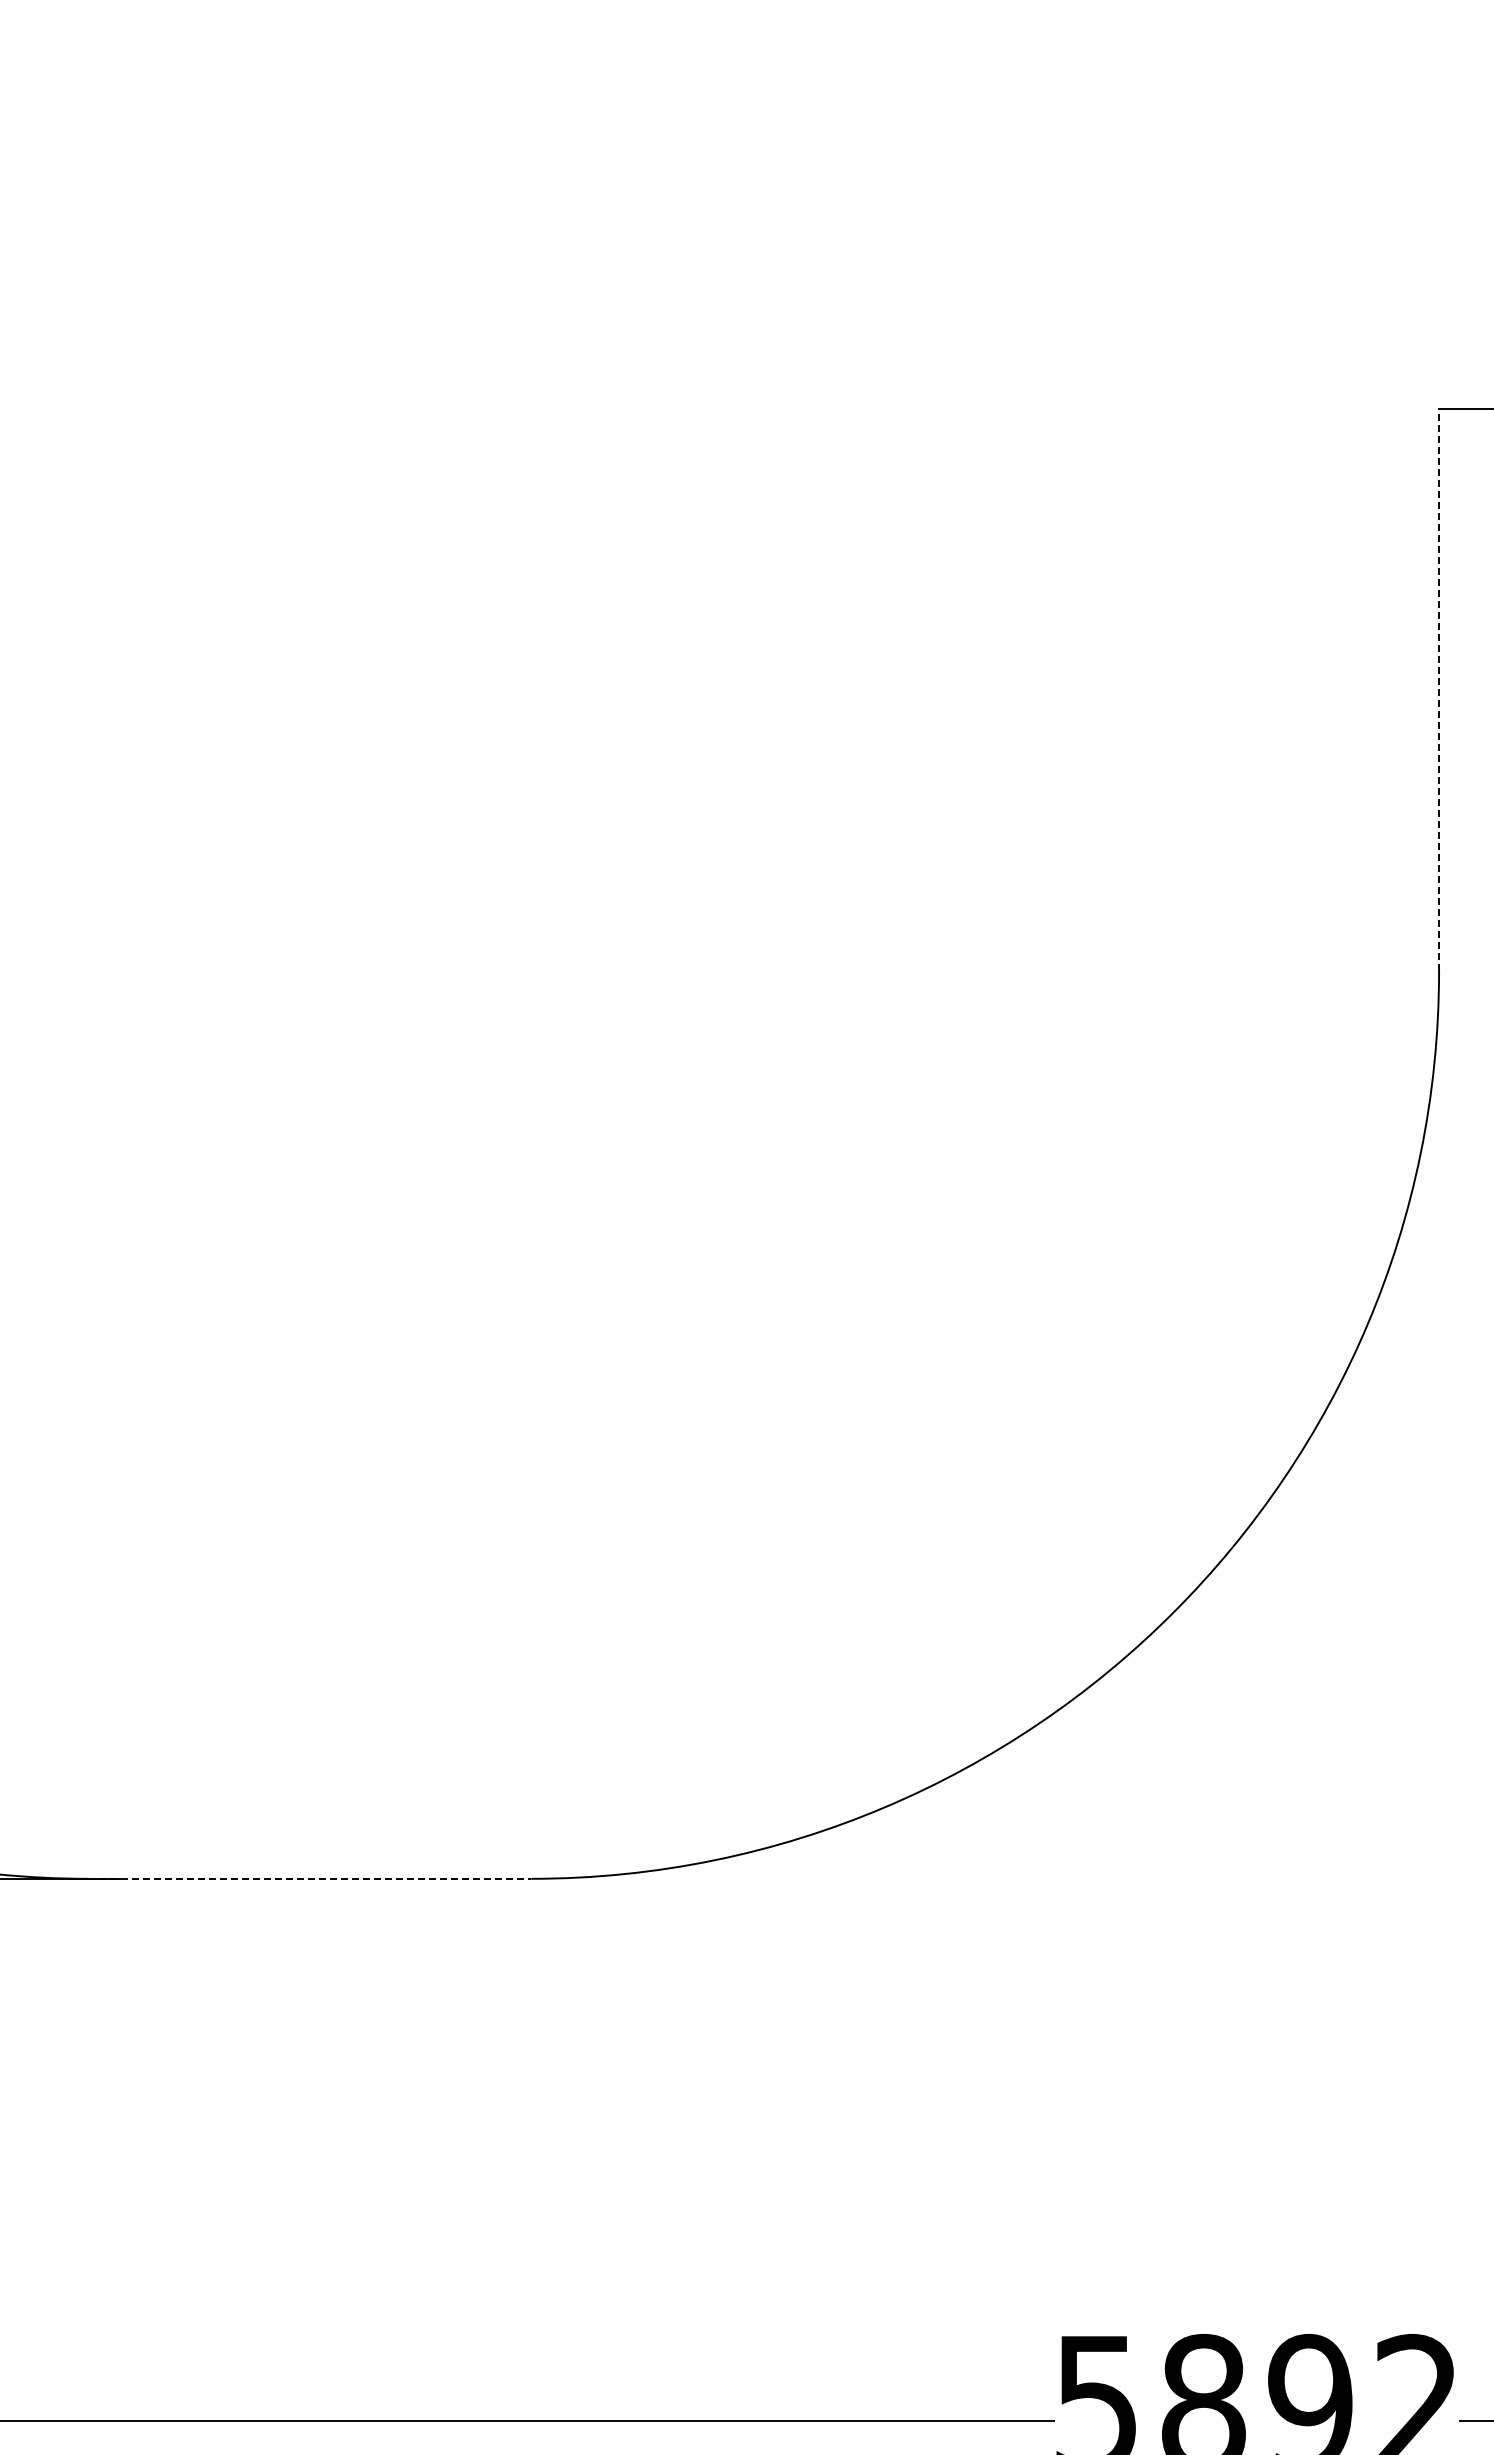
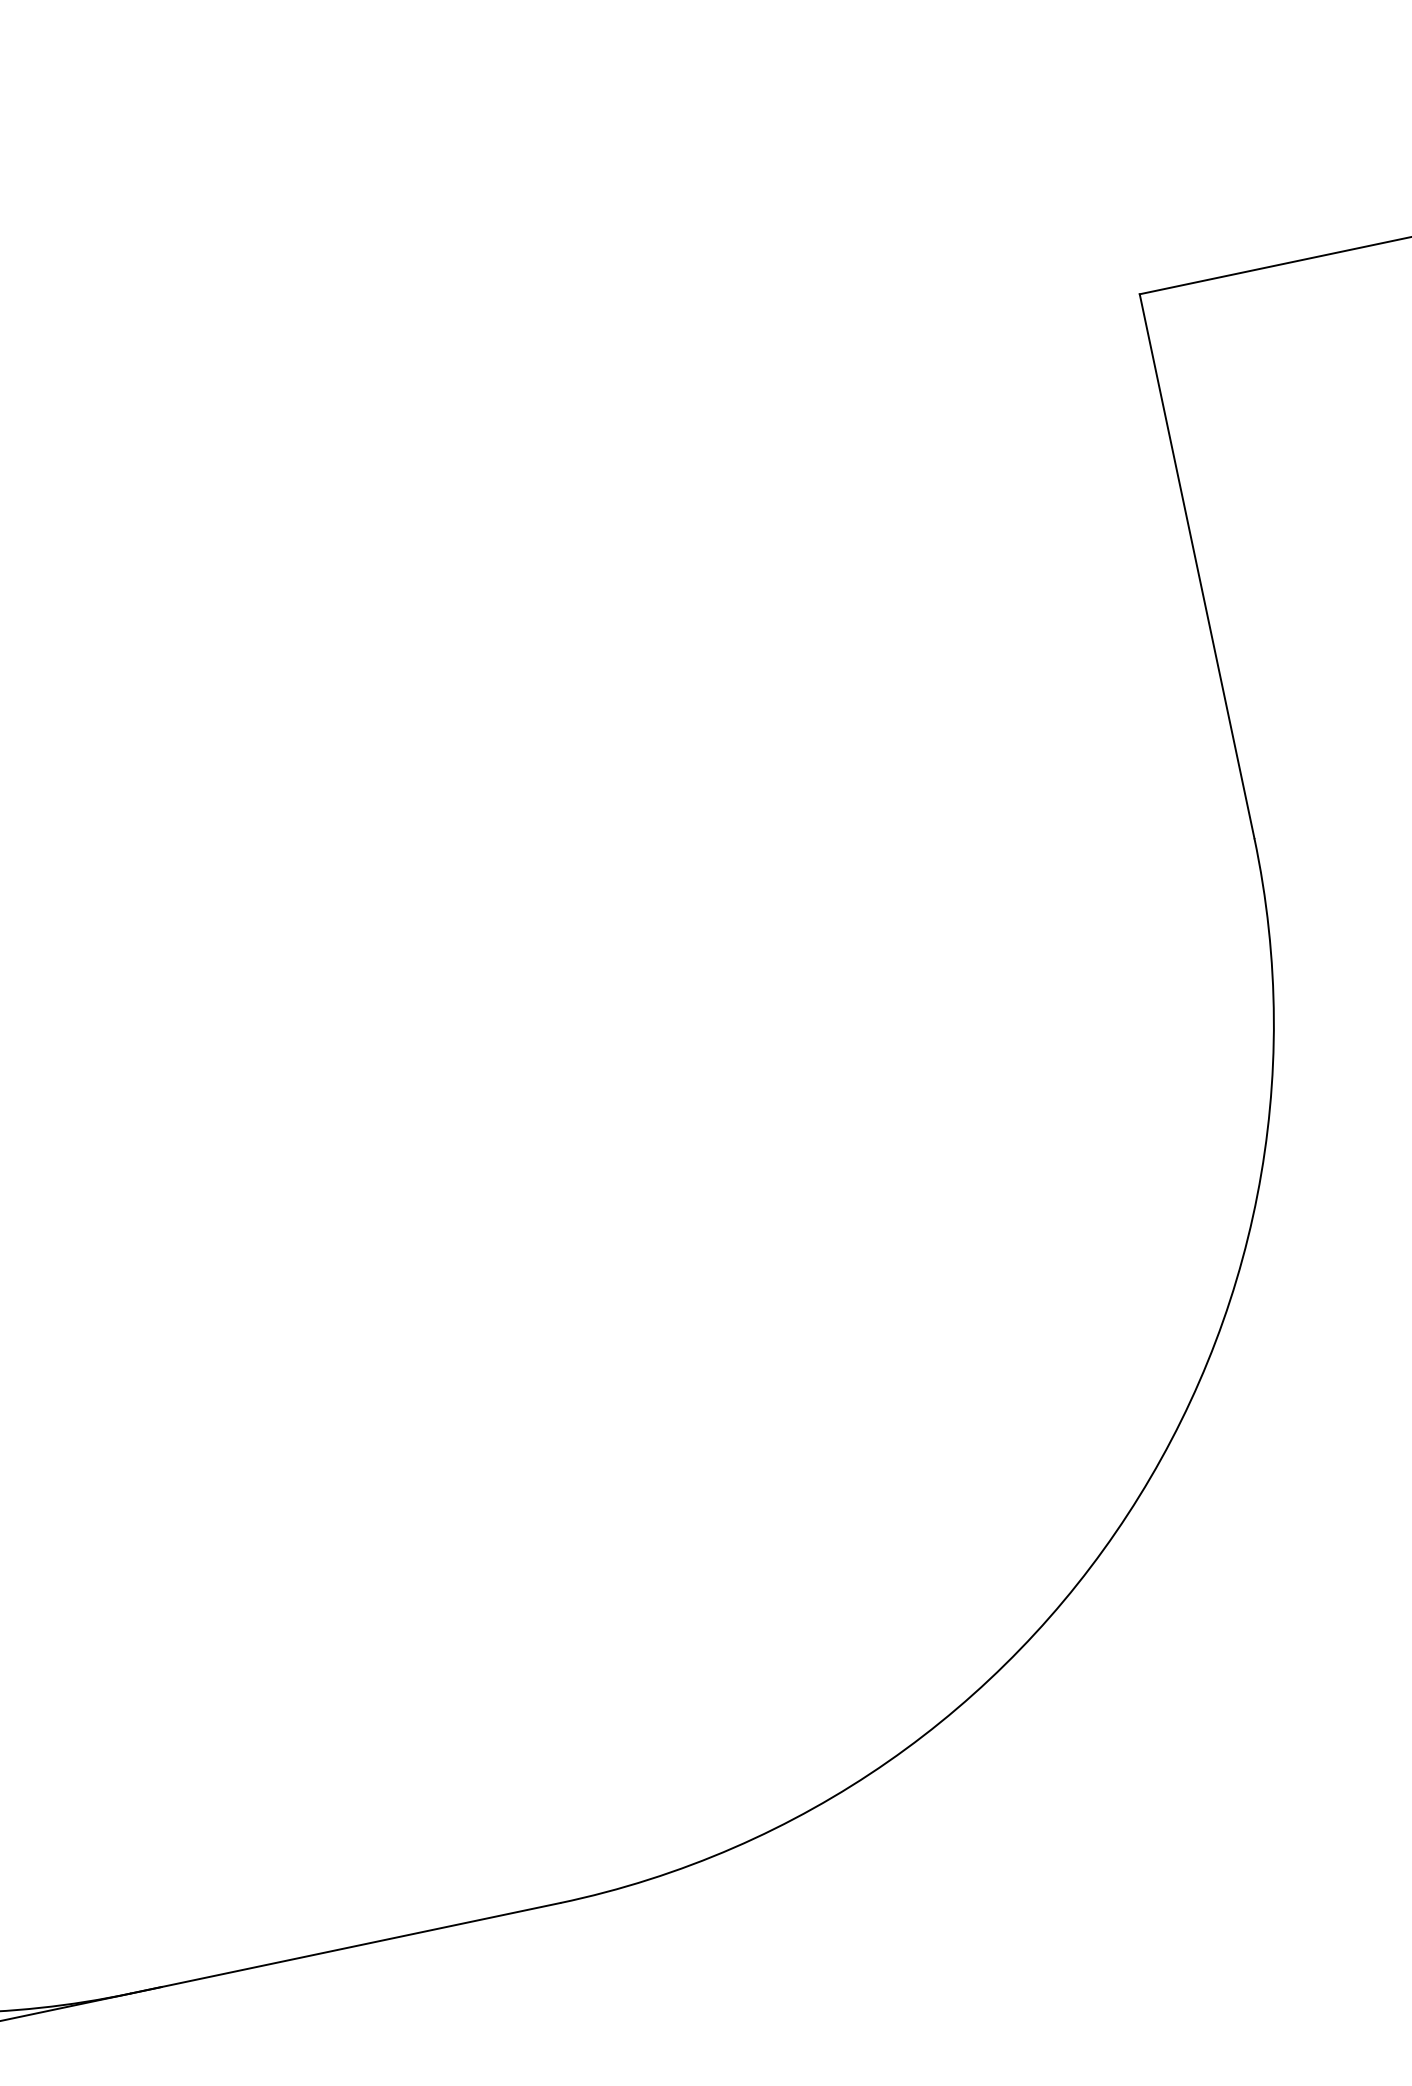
line: (1439, 690) -> (1197, 566), dashed -> solid
line: (309, 1878) -> (345, 1947), dashed -> solid

